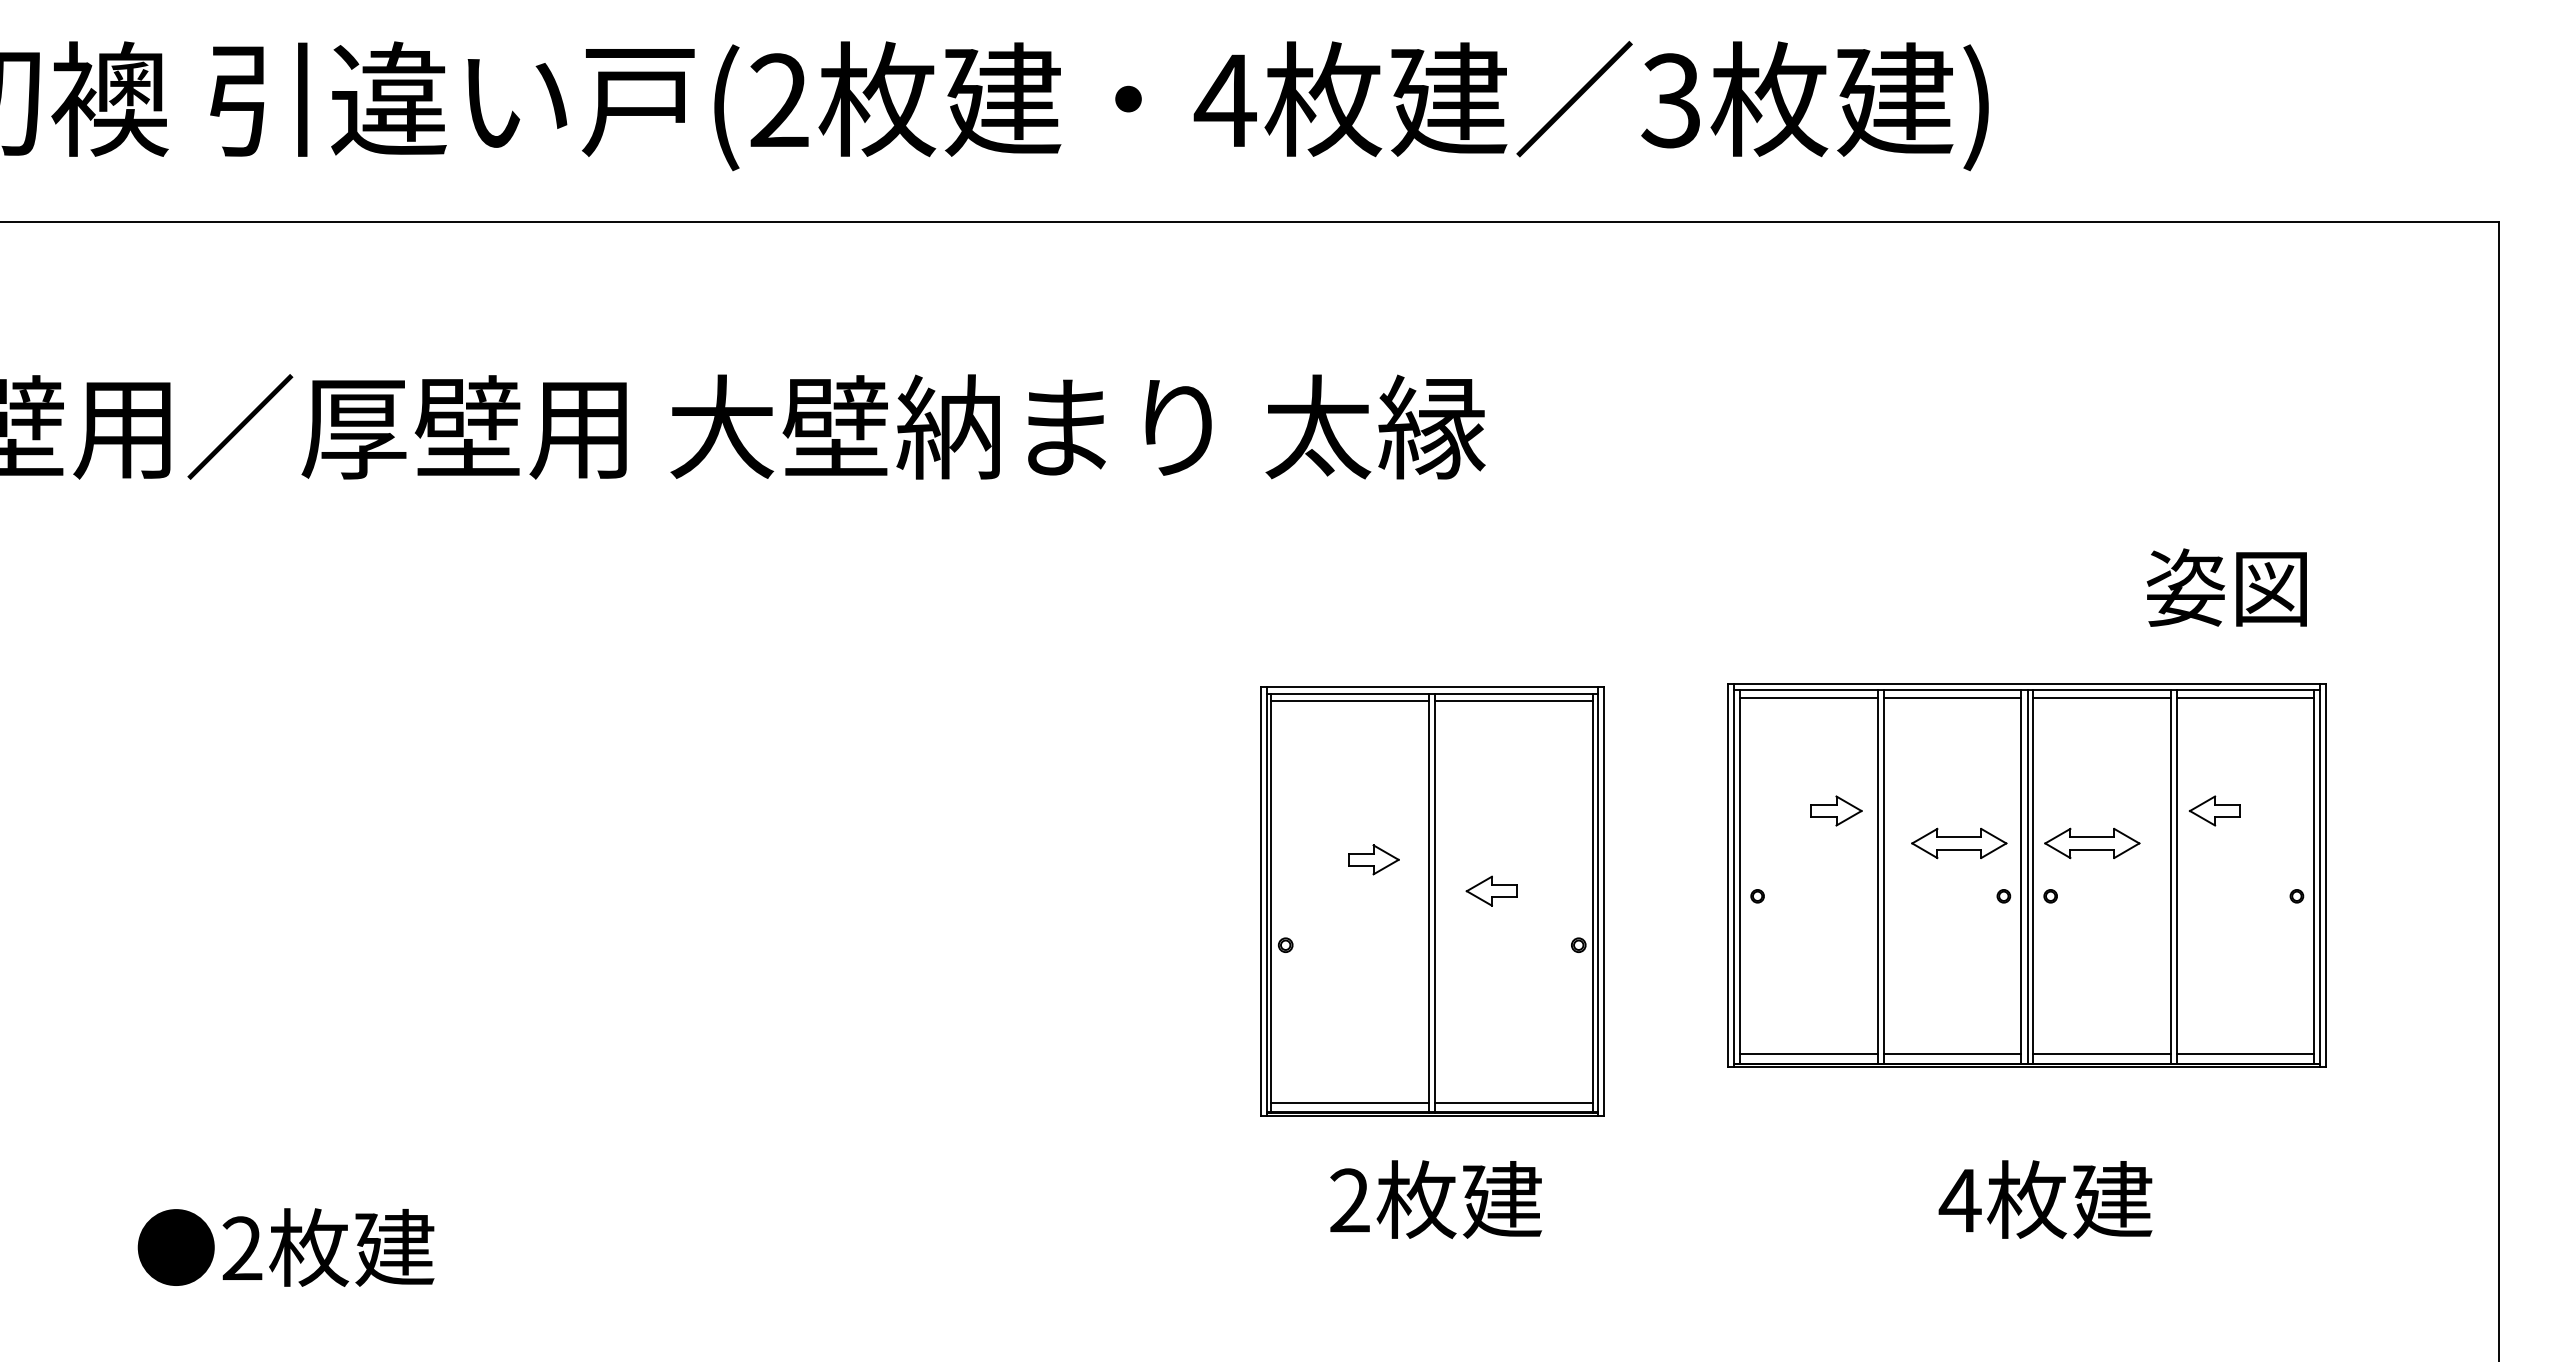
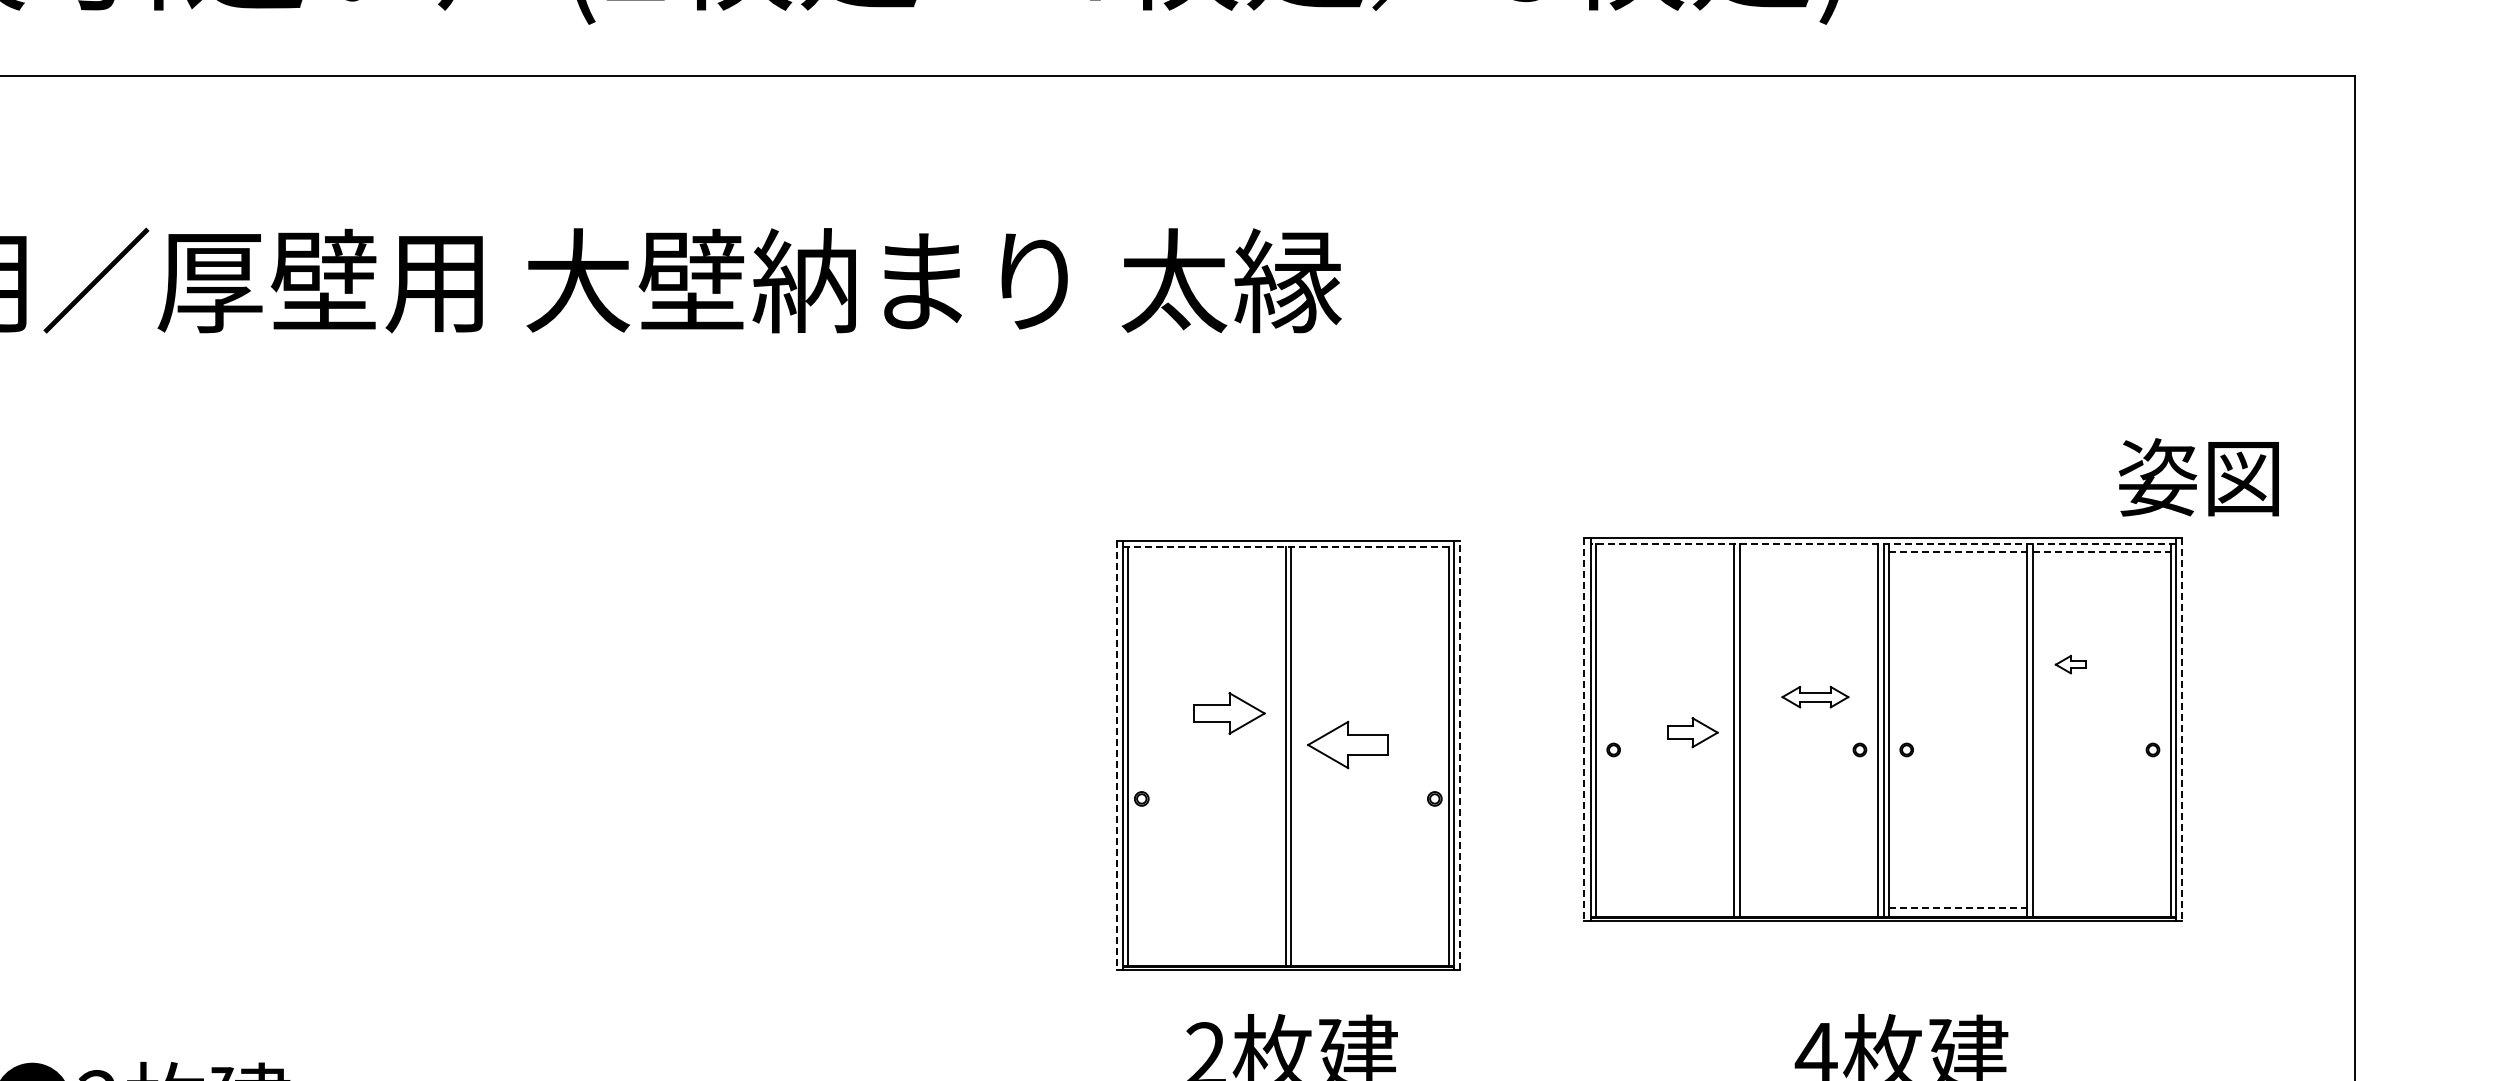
text: (2226, 587) -> (2198, 477), moved
line: (2027, 690) -> (1883, 544), solid -> dashed
line: (1432, 693) -> (1288, 547), solid -> dashed
line: (1808, 698) -> (1664, 552), removed
line: (1952, 698) -> (1808, 552), removed
line: (2102, 698) -> (1958, 552), solid -> dashed
line: (2245, 698) -> (2101, 552), solid -> dashed
line: (1350, 701) -> (1206, 555), removed
line: (1513, 701) -> (1369, 555), removed
part: (1836, 810) -> (1692, 732), moved
part: (2214, 810) -> (2070, 664), size x0.6
part: (1959, 843) -> (1815, 697), size x0.7
part: (2092, 843) -> (1948, 697), removed
part: (1373, 859) -> (1229, 713), size x1.4
line: (1728, 875) -> (1584, 729), solid -> dashed
line: (2326, 875) -> (2182, 729), solid -> dashed
part: (1491, 890) -> (1347, 744), size x1.6
line: (1603, 901) -> (1459, 755), solid -> dashed
line: (1260, 902) -> (1116, 756), solid -> dashed
line: (1808, 1054) -> (1664, 908), removed
line: (1952, 1054) -> (1808, 908), removed
line: (2102, 1054) -> (1958, 908), solid -> dashed
line: (2245, 1054) -> (2101, 908), removed
line: (1350, 1102) -> (1206, 956), removed
line: (1513, 1102) -> (1369, 956), removed

